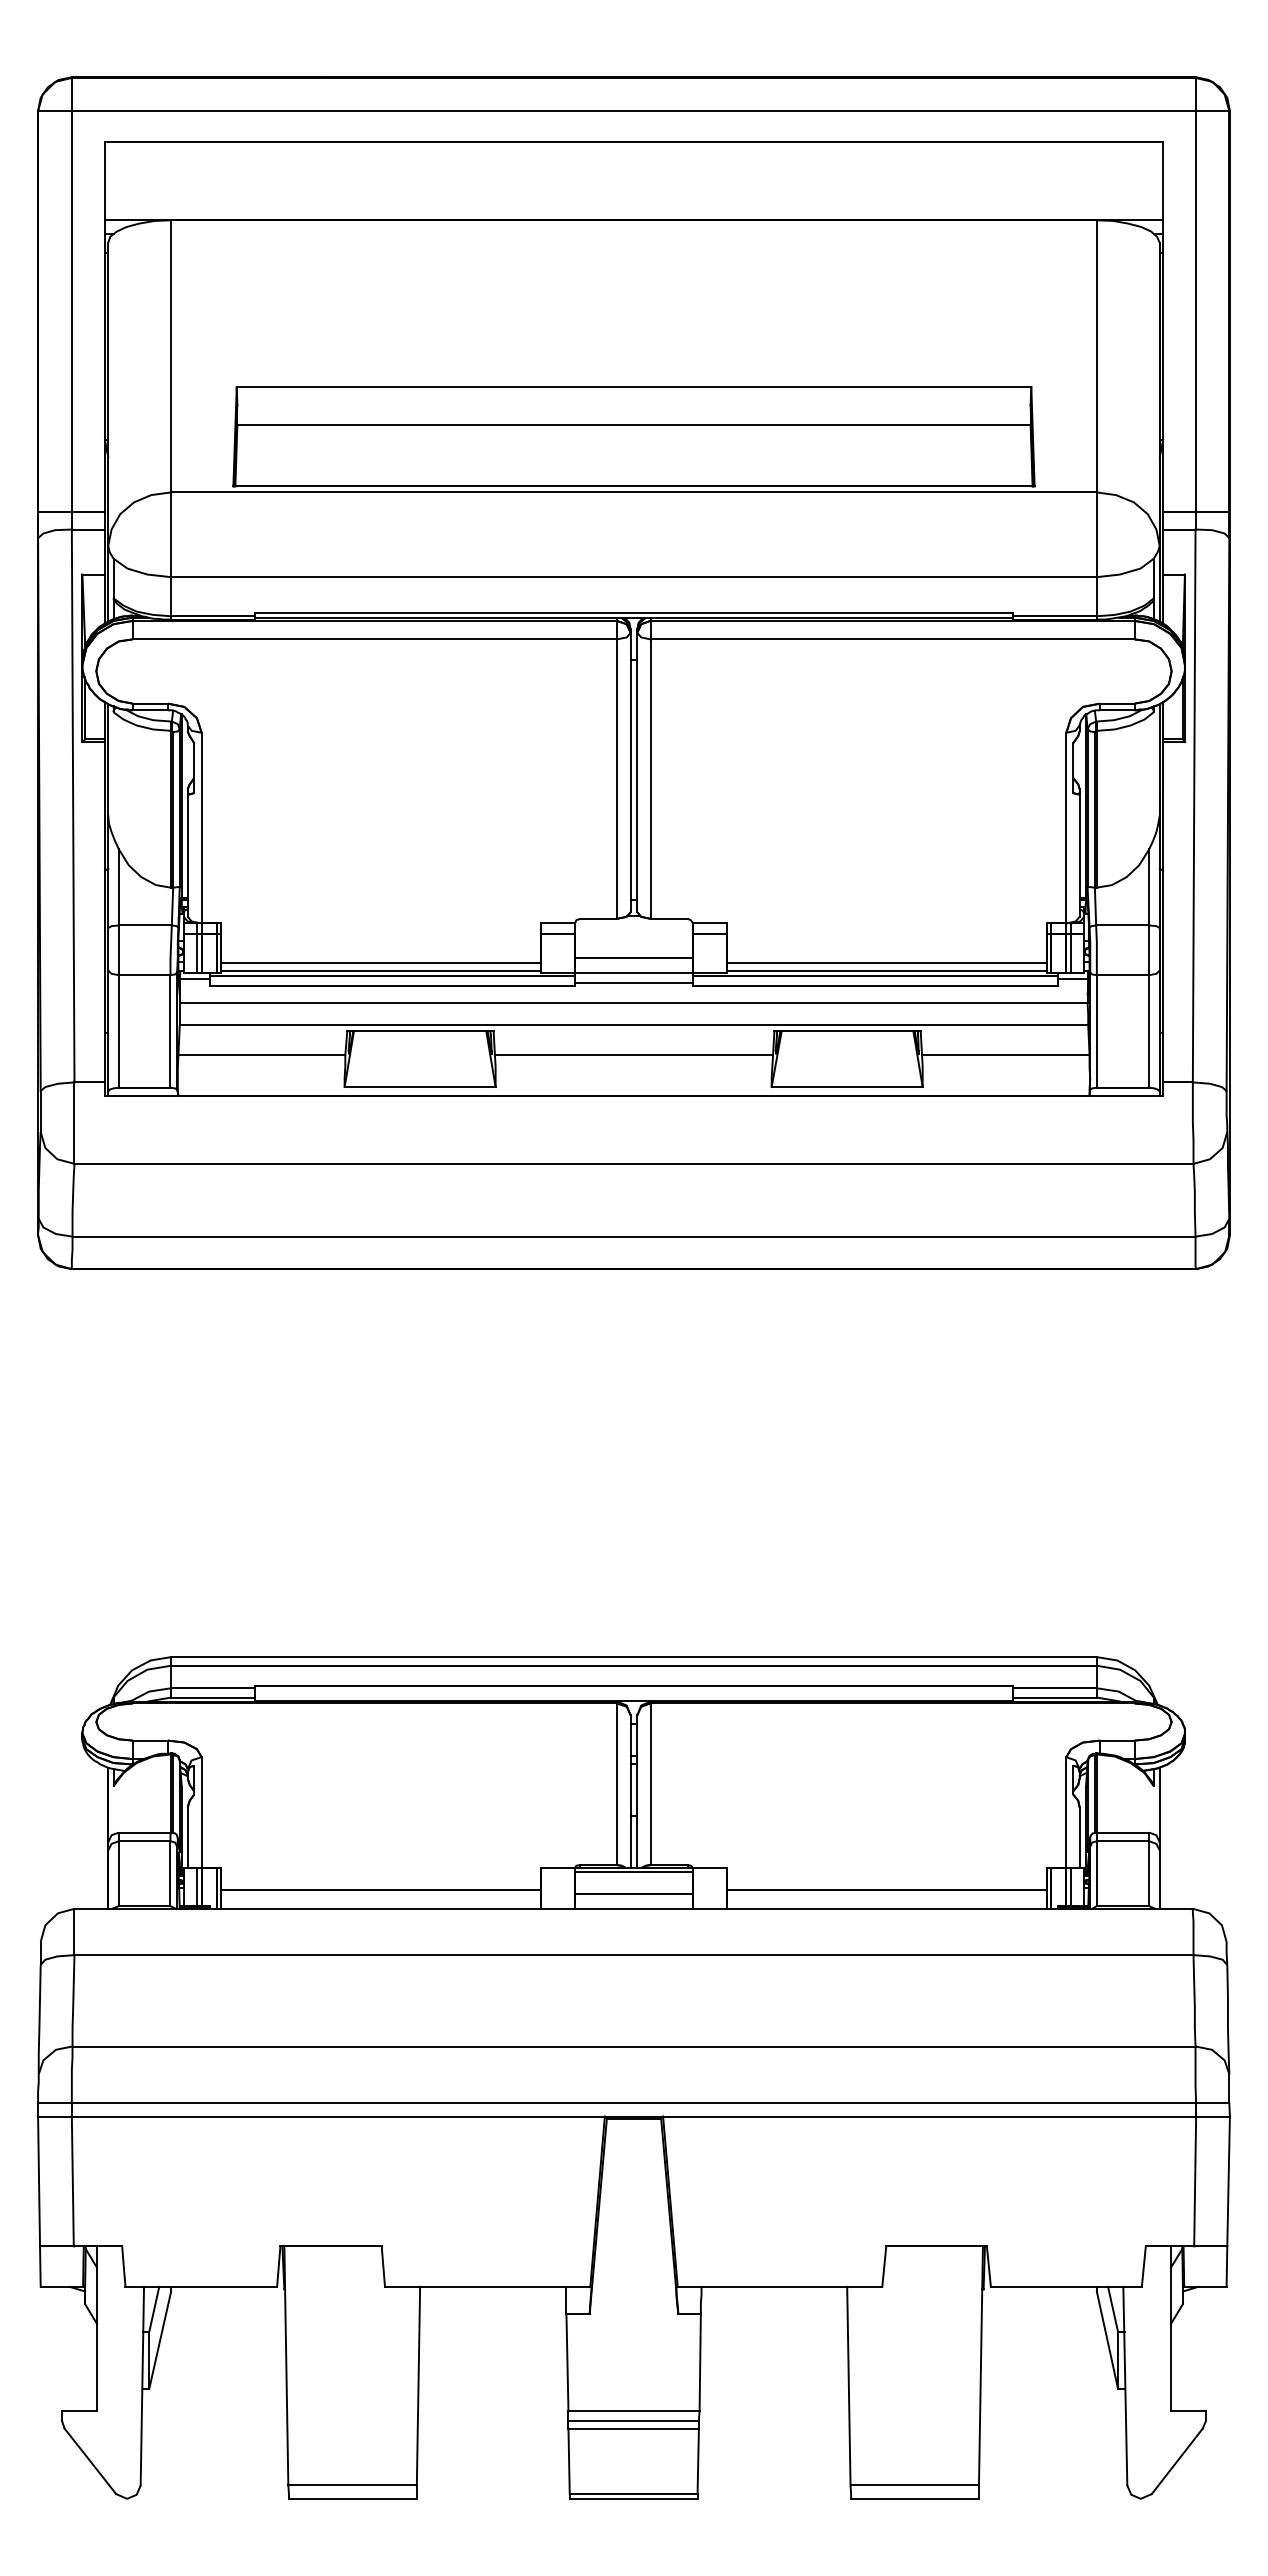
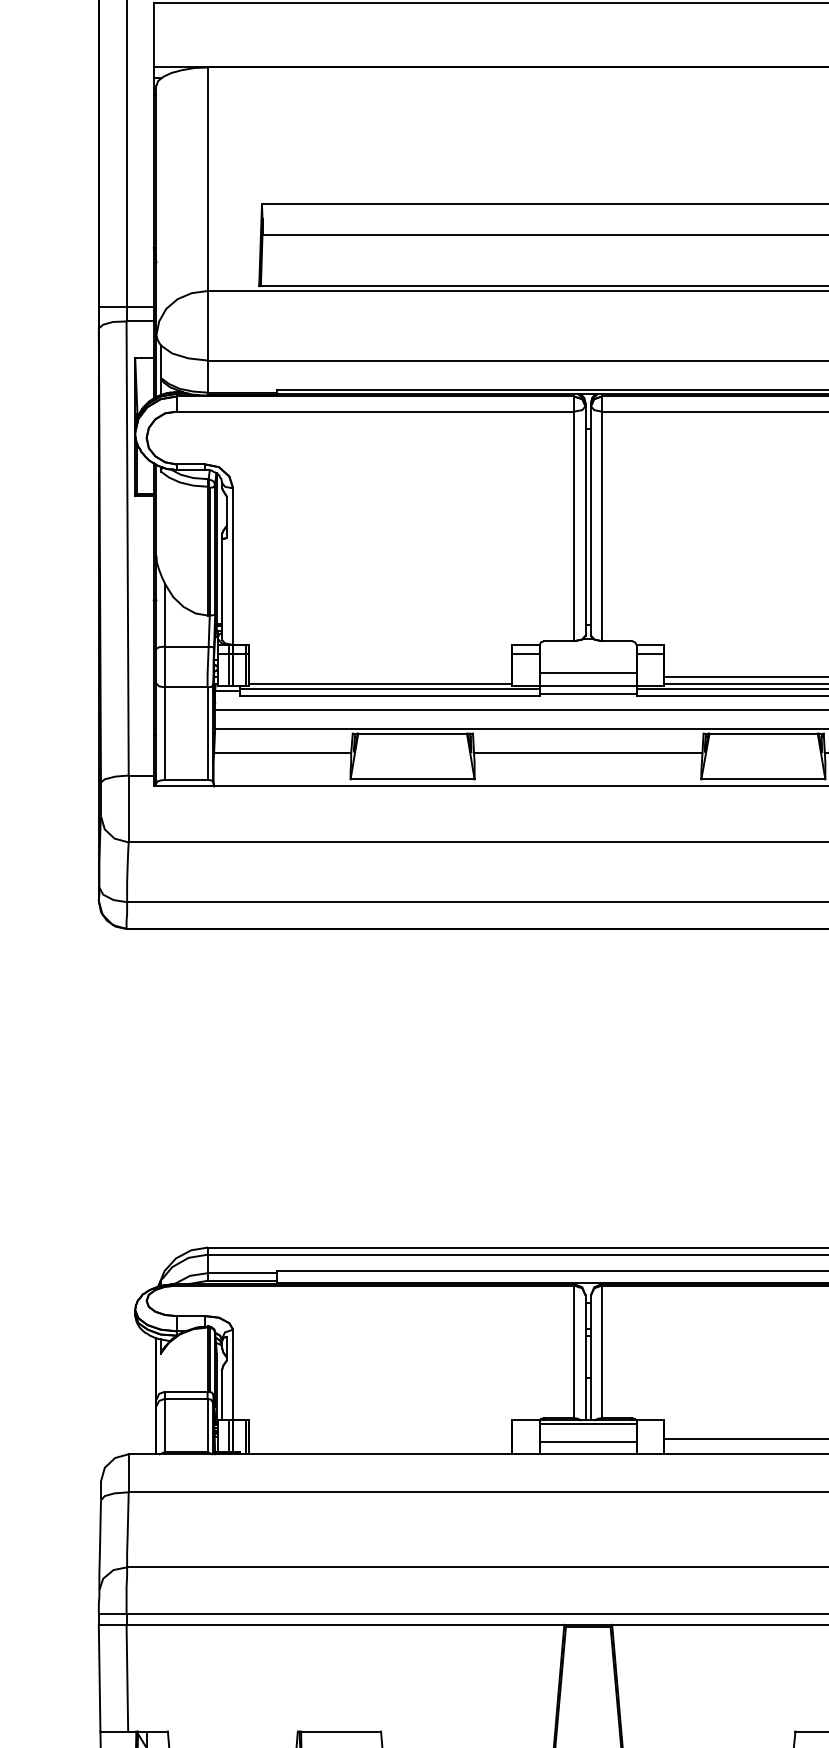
line: (381, 962) -> (380, 677), removed
line: (381, 1890) -> (380, 1439), removed

